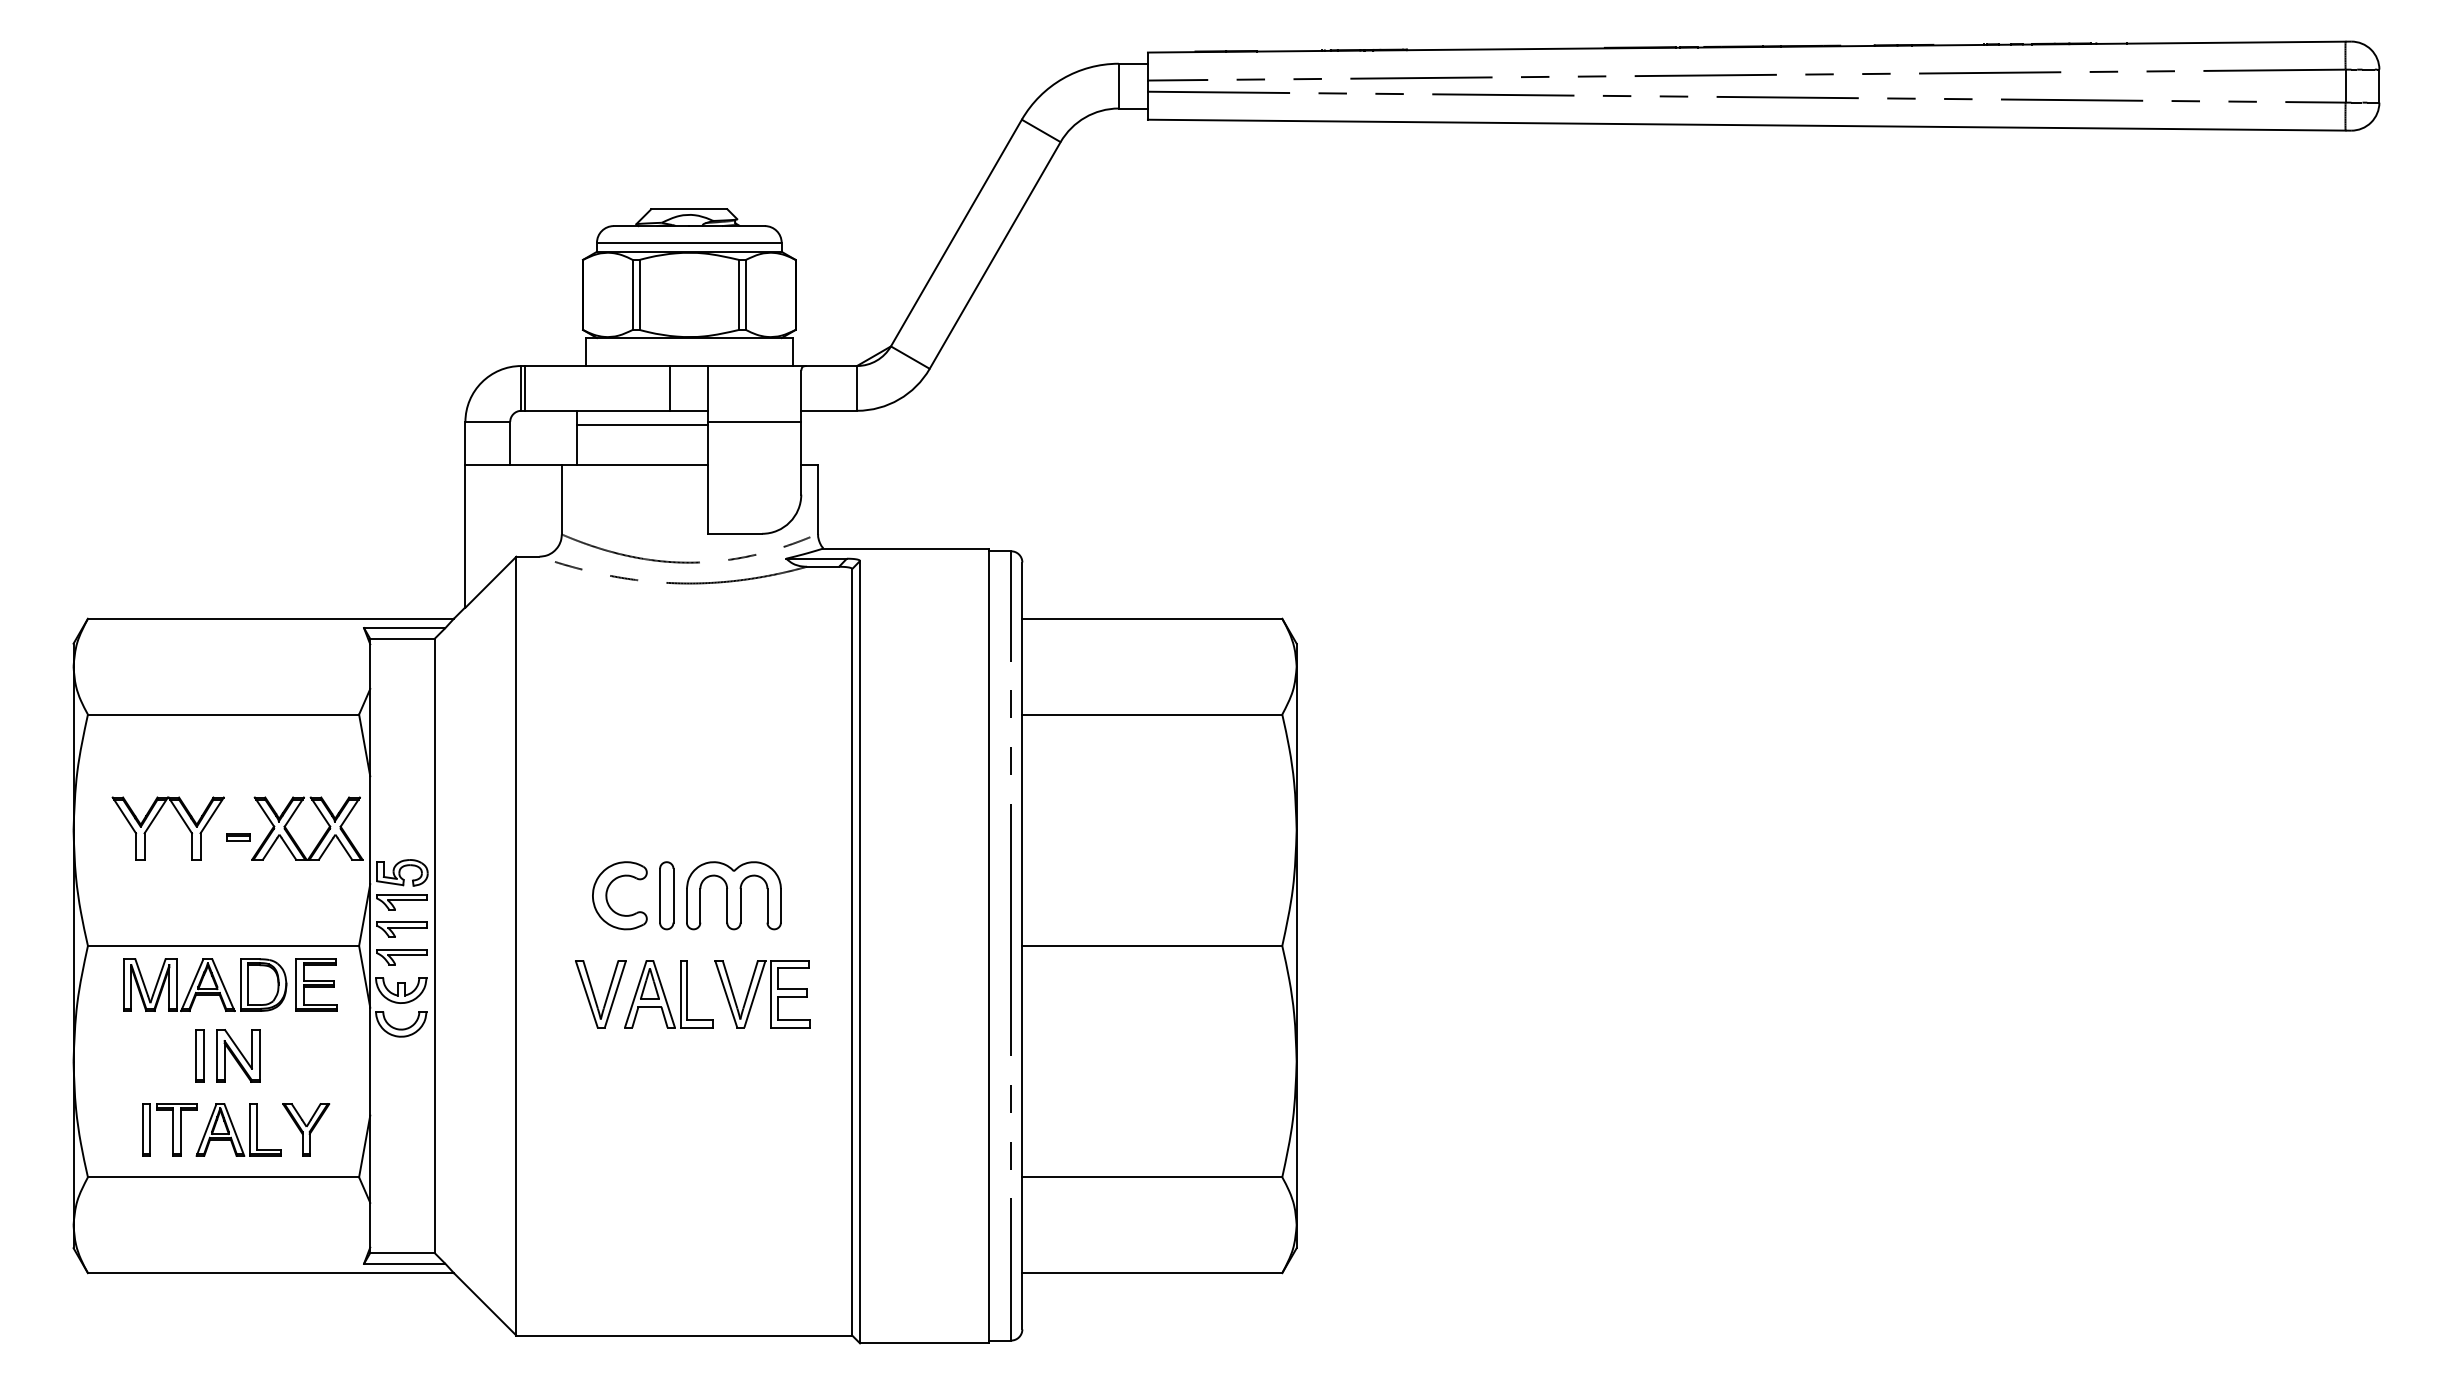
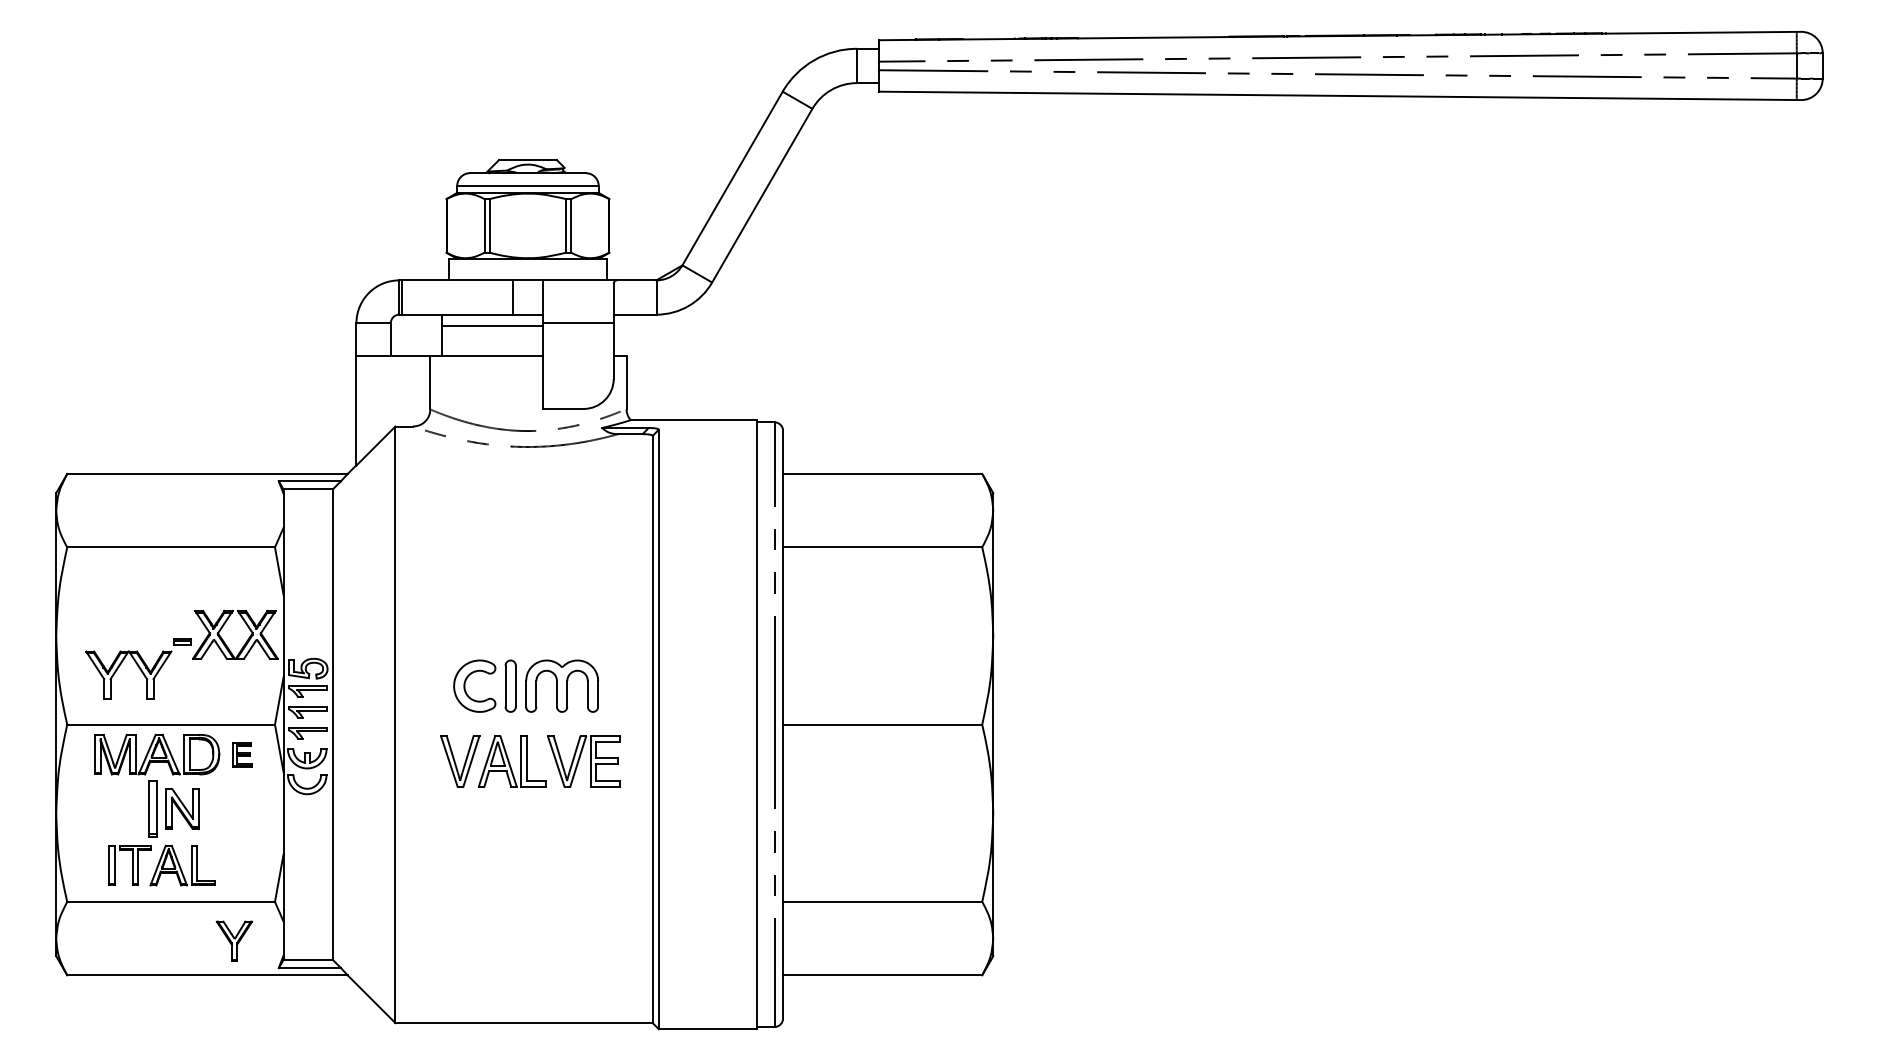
part: (154, 820) -> (118, 669), moved
part: (316, 984) -> (242, 754), size x0.6
part: (199, 1055) -> (152, 808), size x1.4
part: (306, 1129) -> (234, 941), moved

